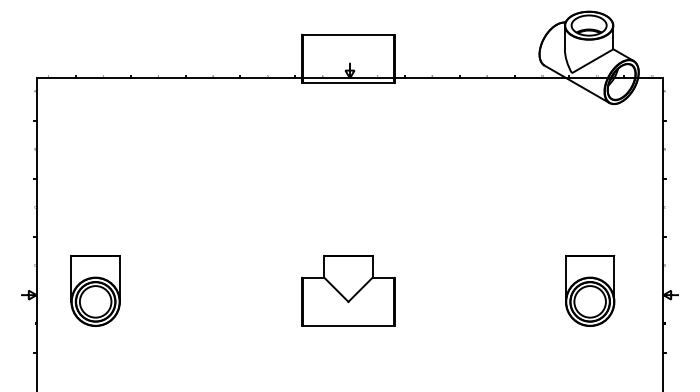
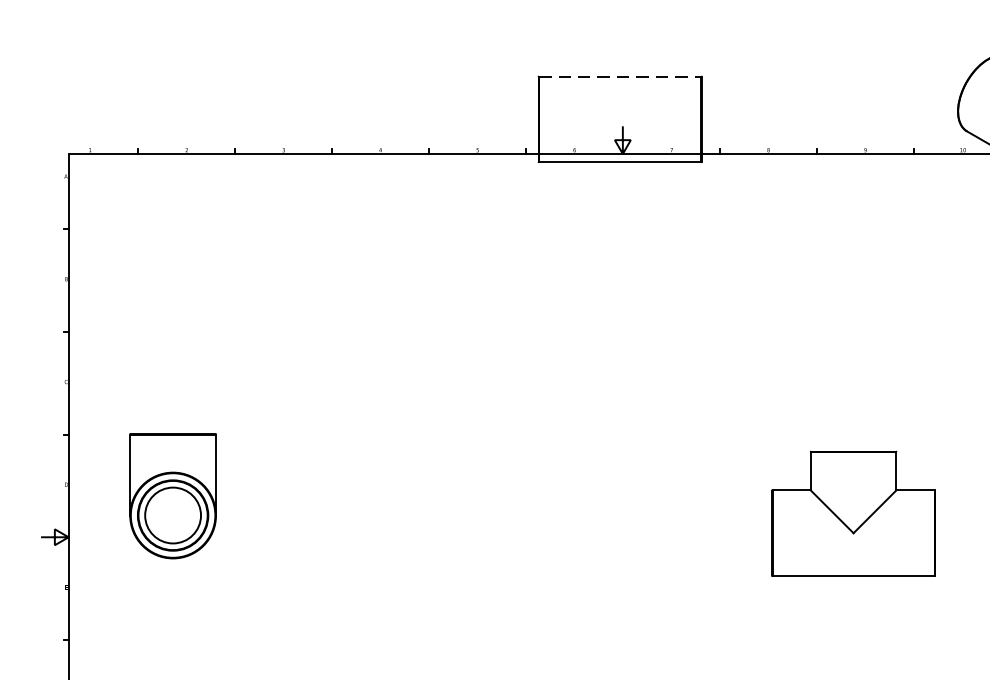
line: (348, 34) -> (620, 76), solid -> dashed
part: (95, 290) -> (172, 495), moved
part: (348, 290) -> (853, 513), moved

